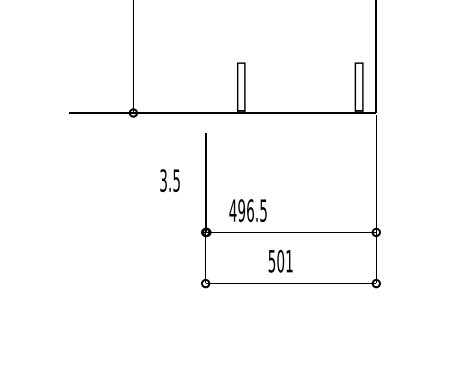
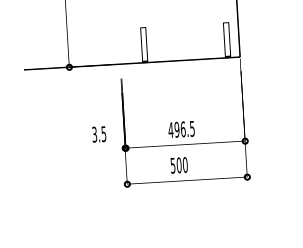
text: (169, 180) -> (98, 134), moved
text: (247, 210) -> (181, 129), moved
text: (289, 260) -> (185, 164), 501 -> 500

